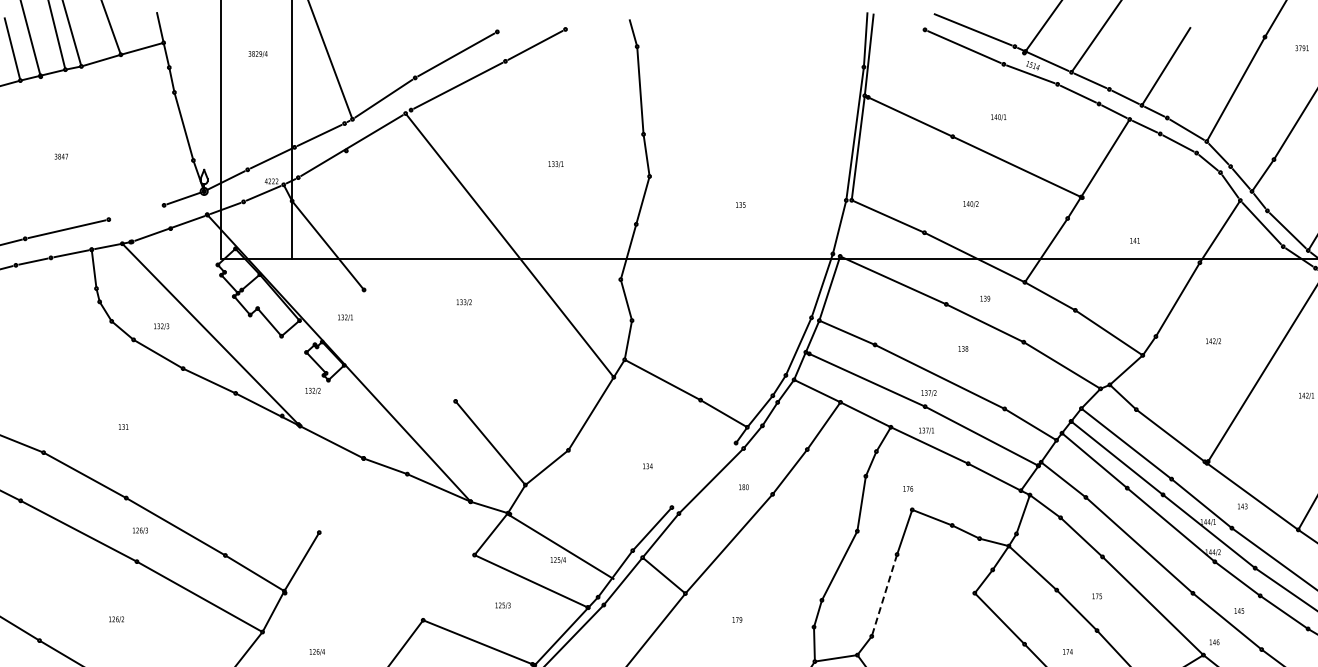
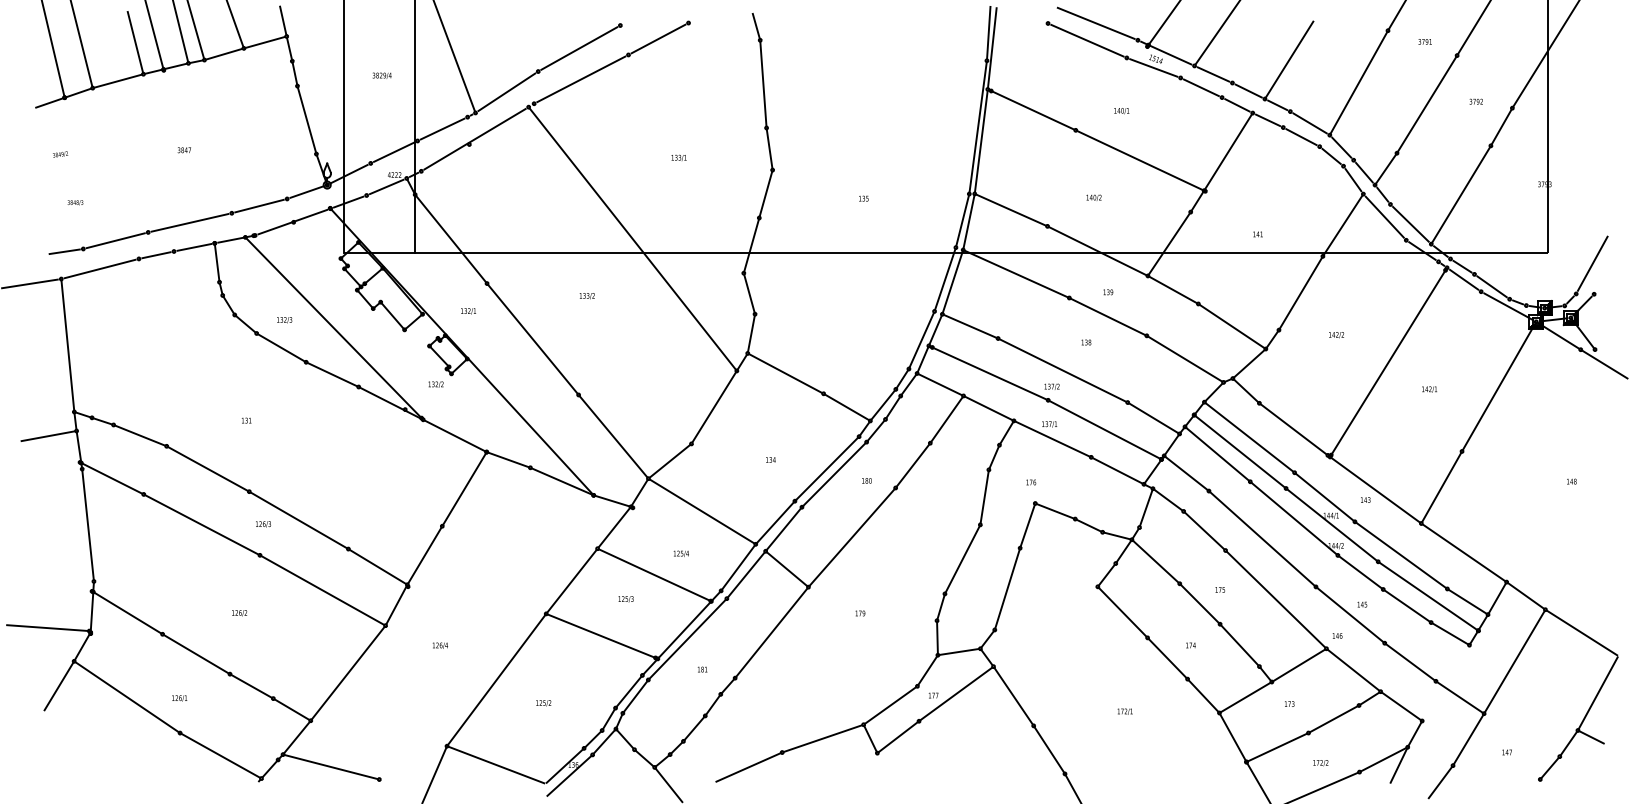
text: (257, 53) -> (381, 75), moved
line: (136, 211) -> (259, 205), added
line: (845, 227) -> (968, 221), added
line: (409, 344) -> (532, 338), added
line: (703, 474) -> (826, 468), added
line: (341, 494) -> (464, 488), added
line: (560, 546) -> (701, 511), moved
line: (448, 586) -> (571, 580), added
line: (884, 594) -> (1007, 588), dashed -> solid

